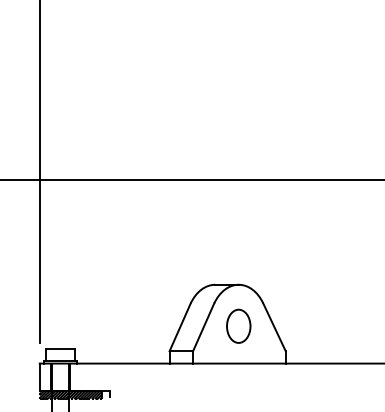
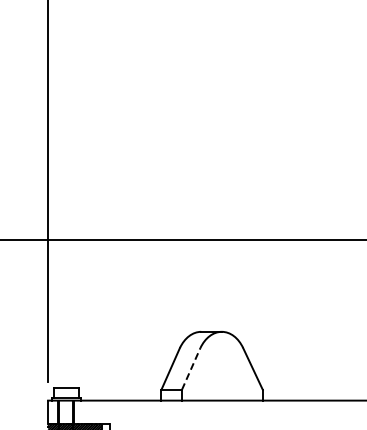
part: (238, 325) -> (221, 367), removed
line: (204, 326) -> (191, 368), solid -> dashed

